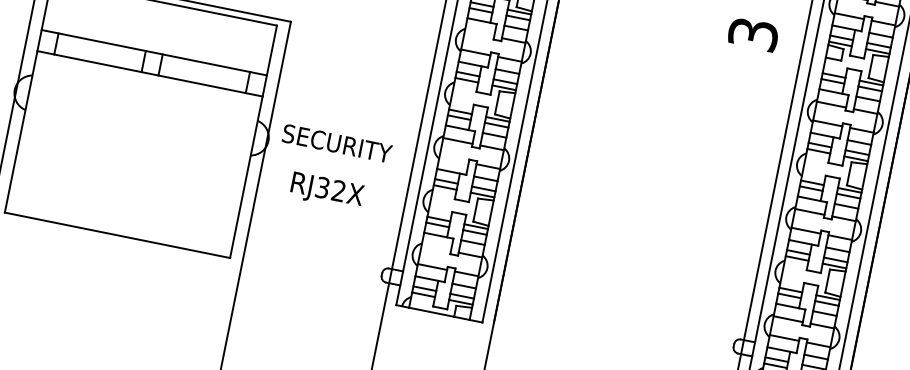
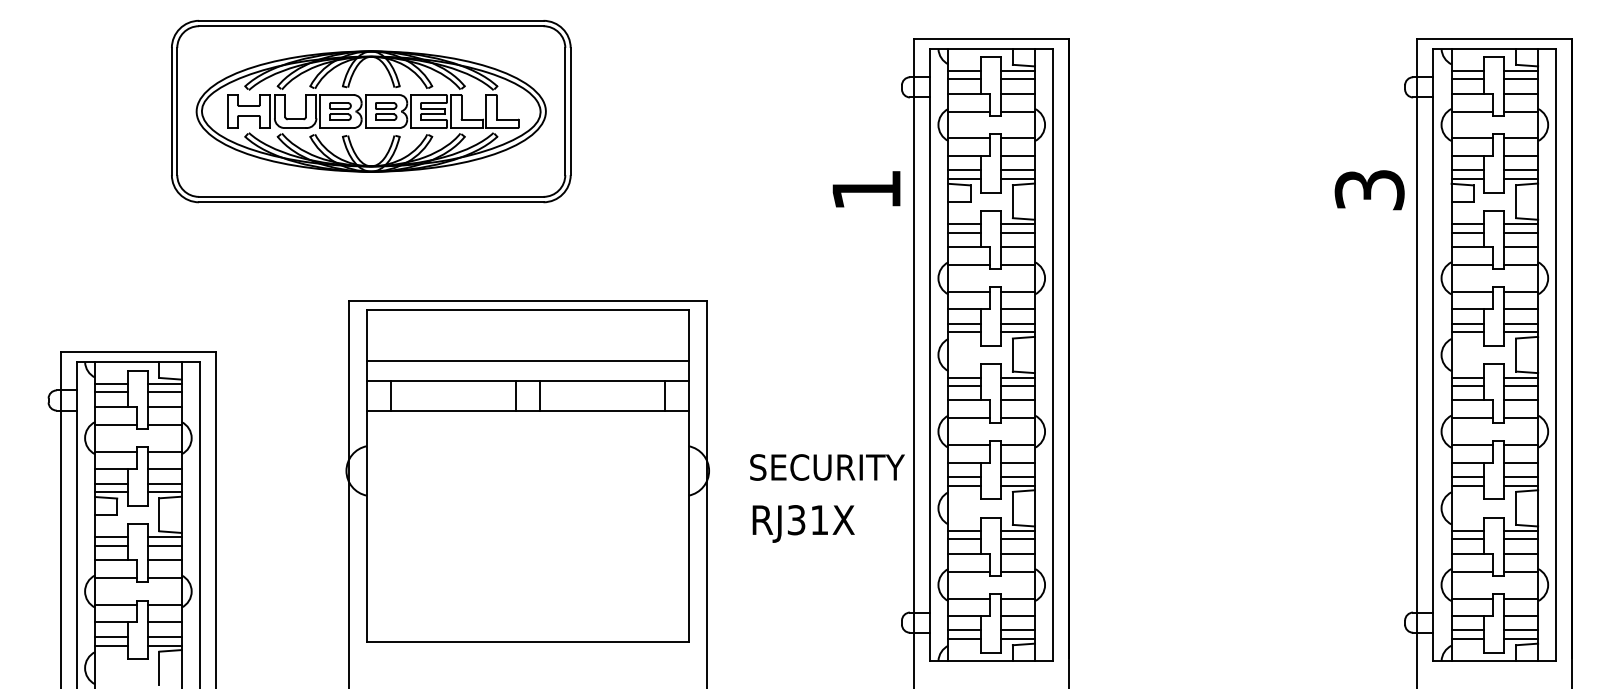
line: (479, 33) -> (969, 264), added
text: (753, 34) -> (1369, 190), moved
line: (156, 38) -> (527, 361), added
text: (337, 143) -> (827, 467), moved
line: (454, 160) -> (969, 445), added
text: (338, 190) -> (818, 519), RJ32X -> RJ31X
line: (436, 248) -> (969, 571), added

